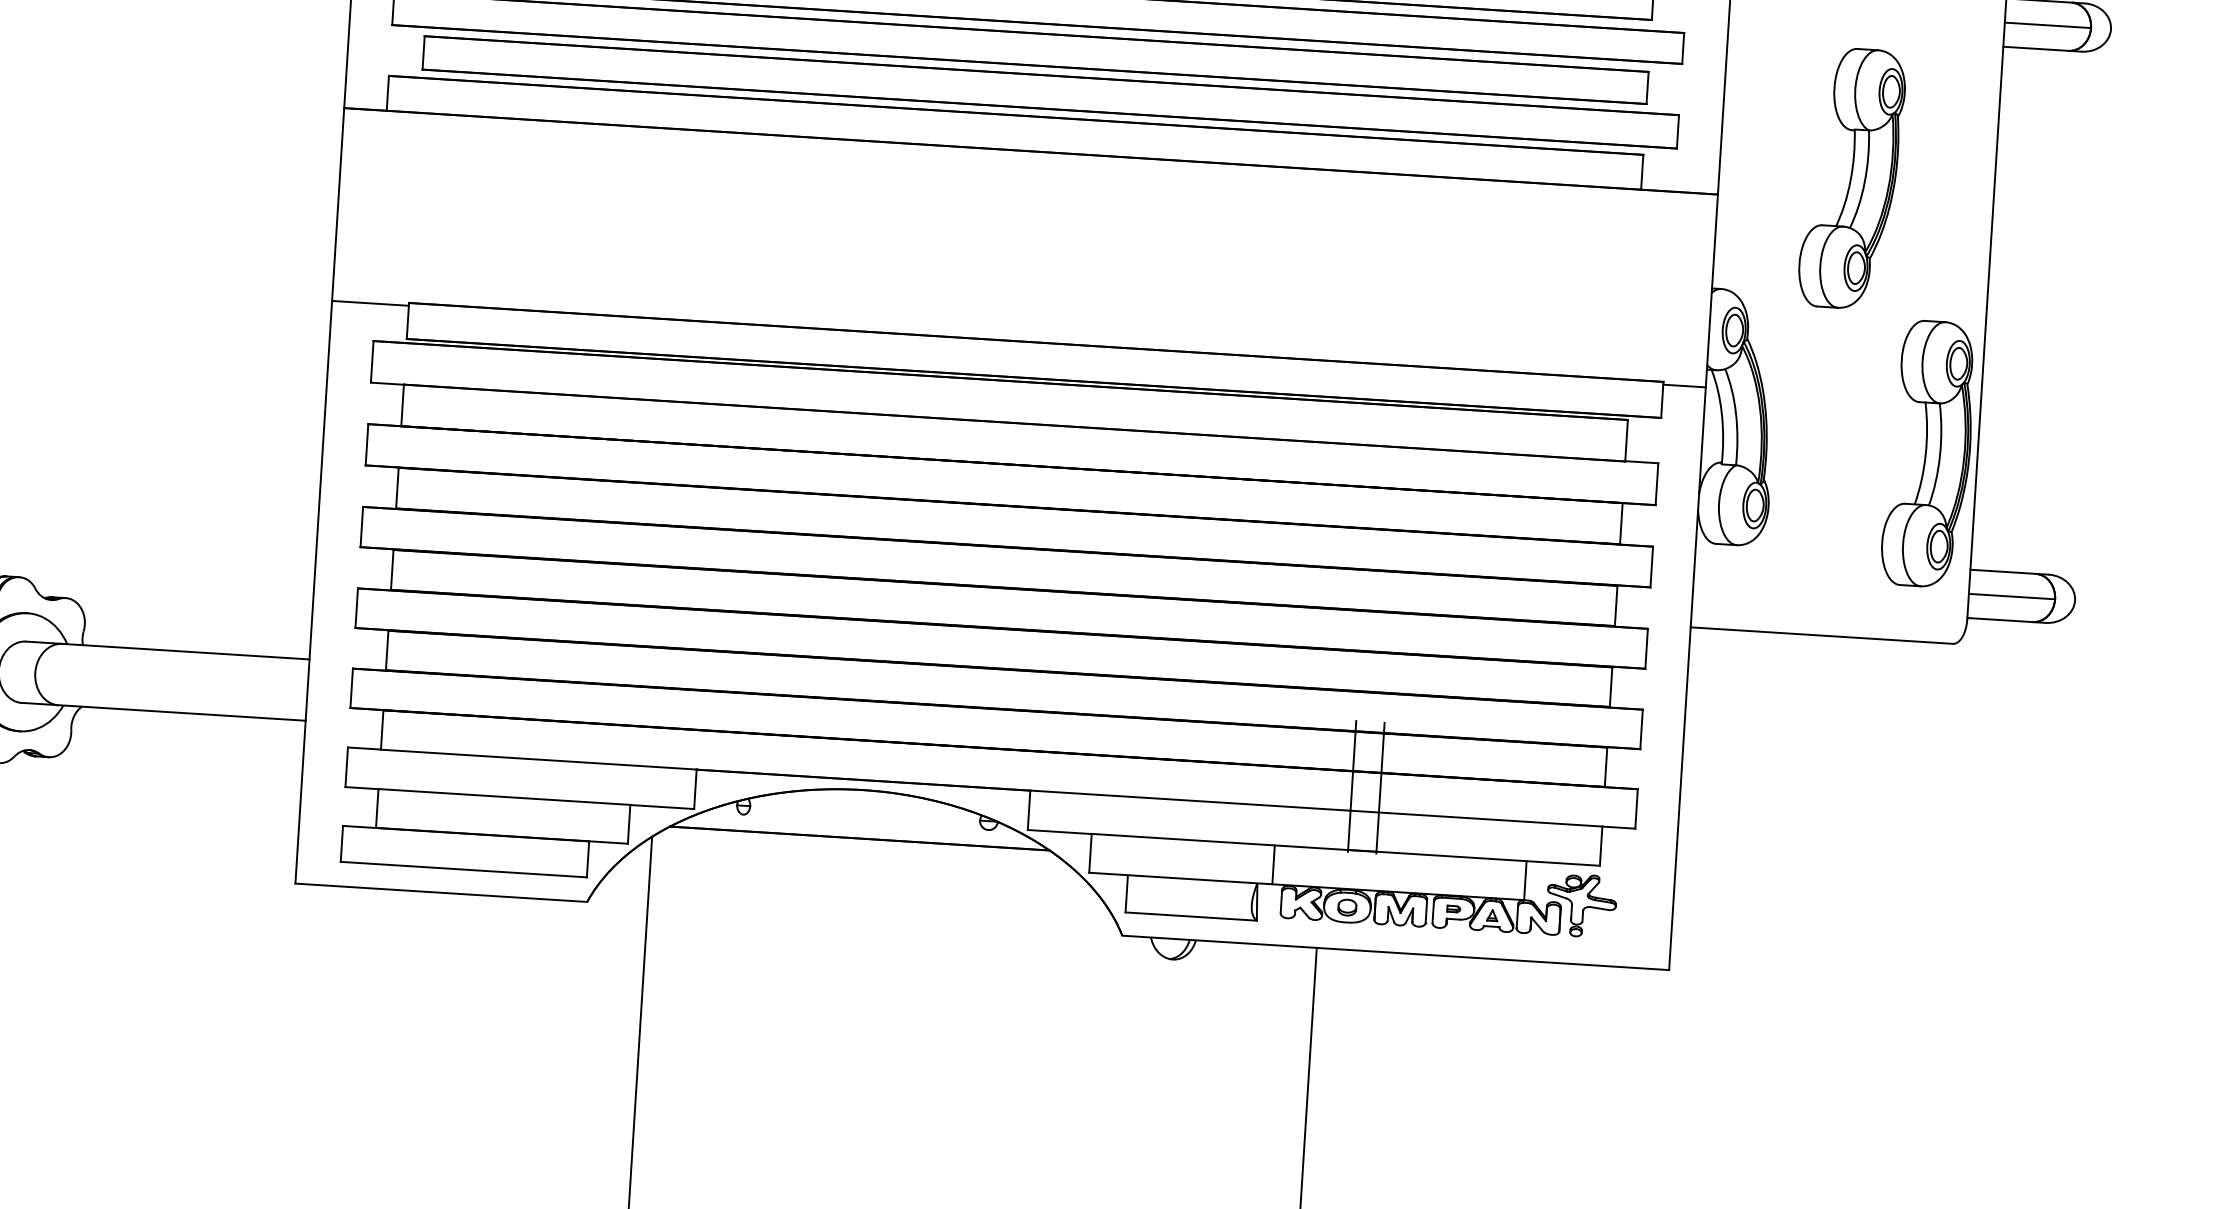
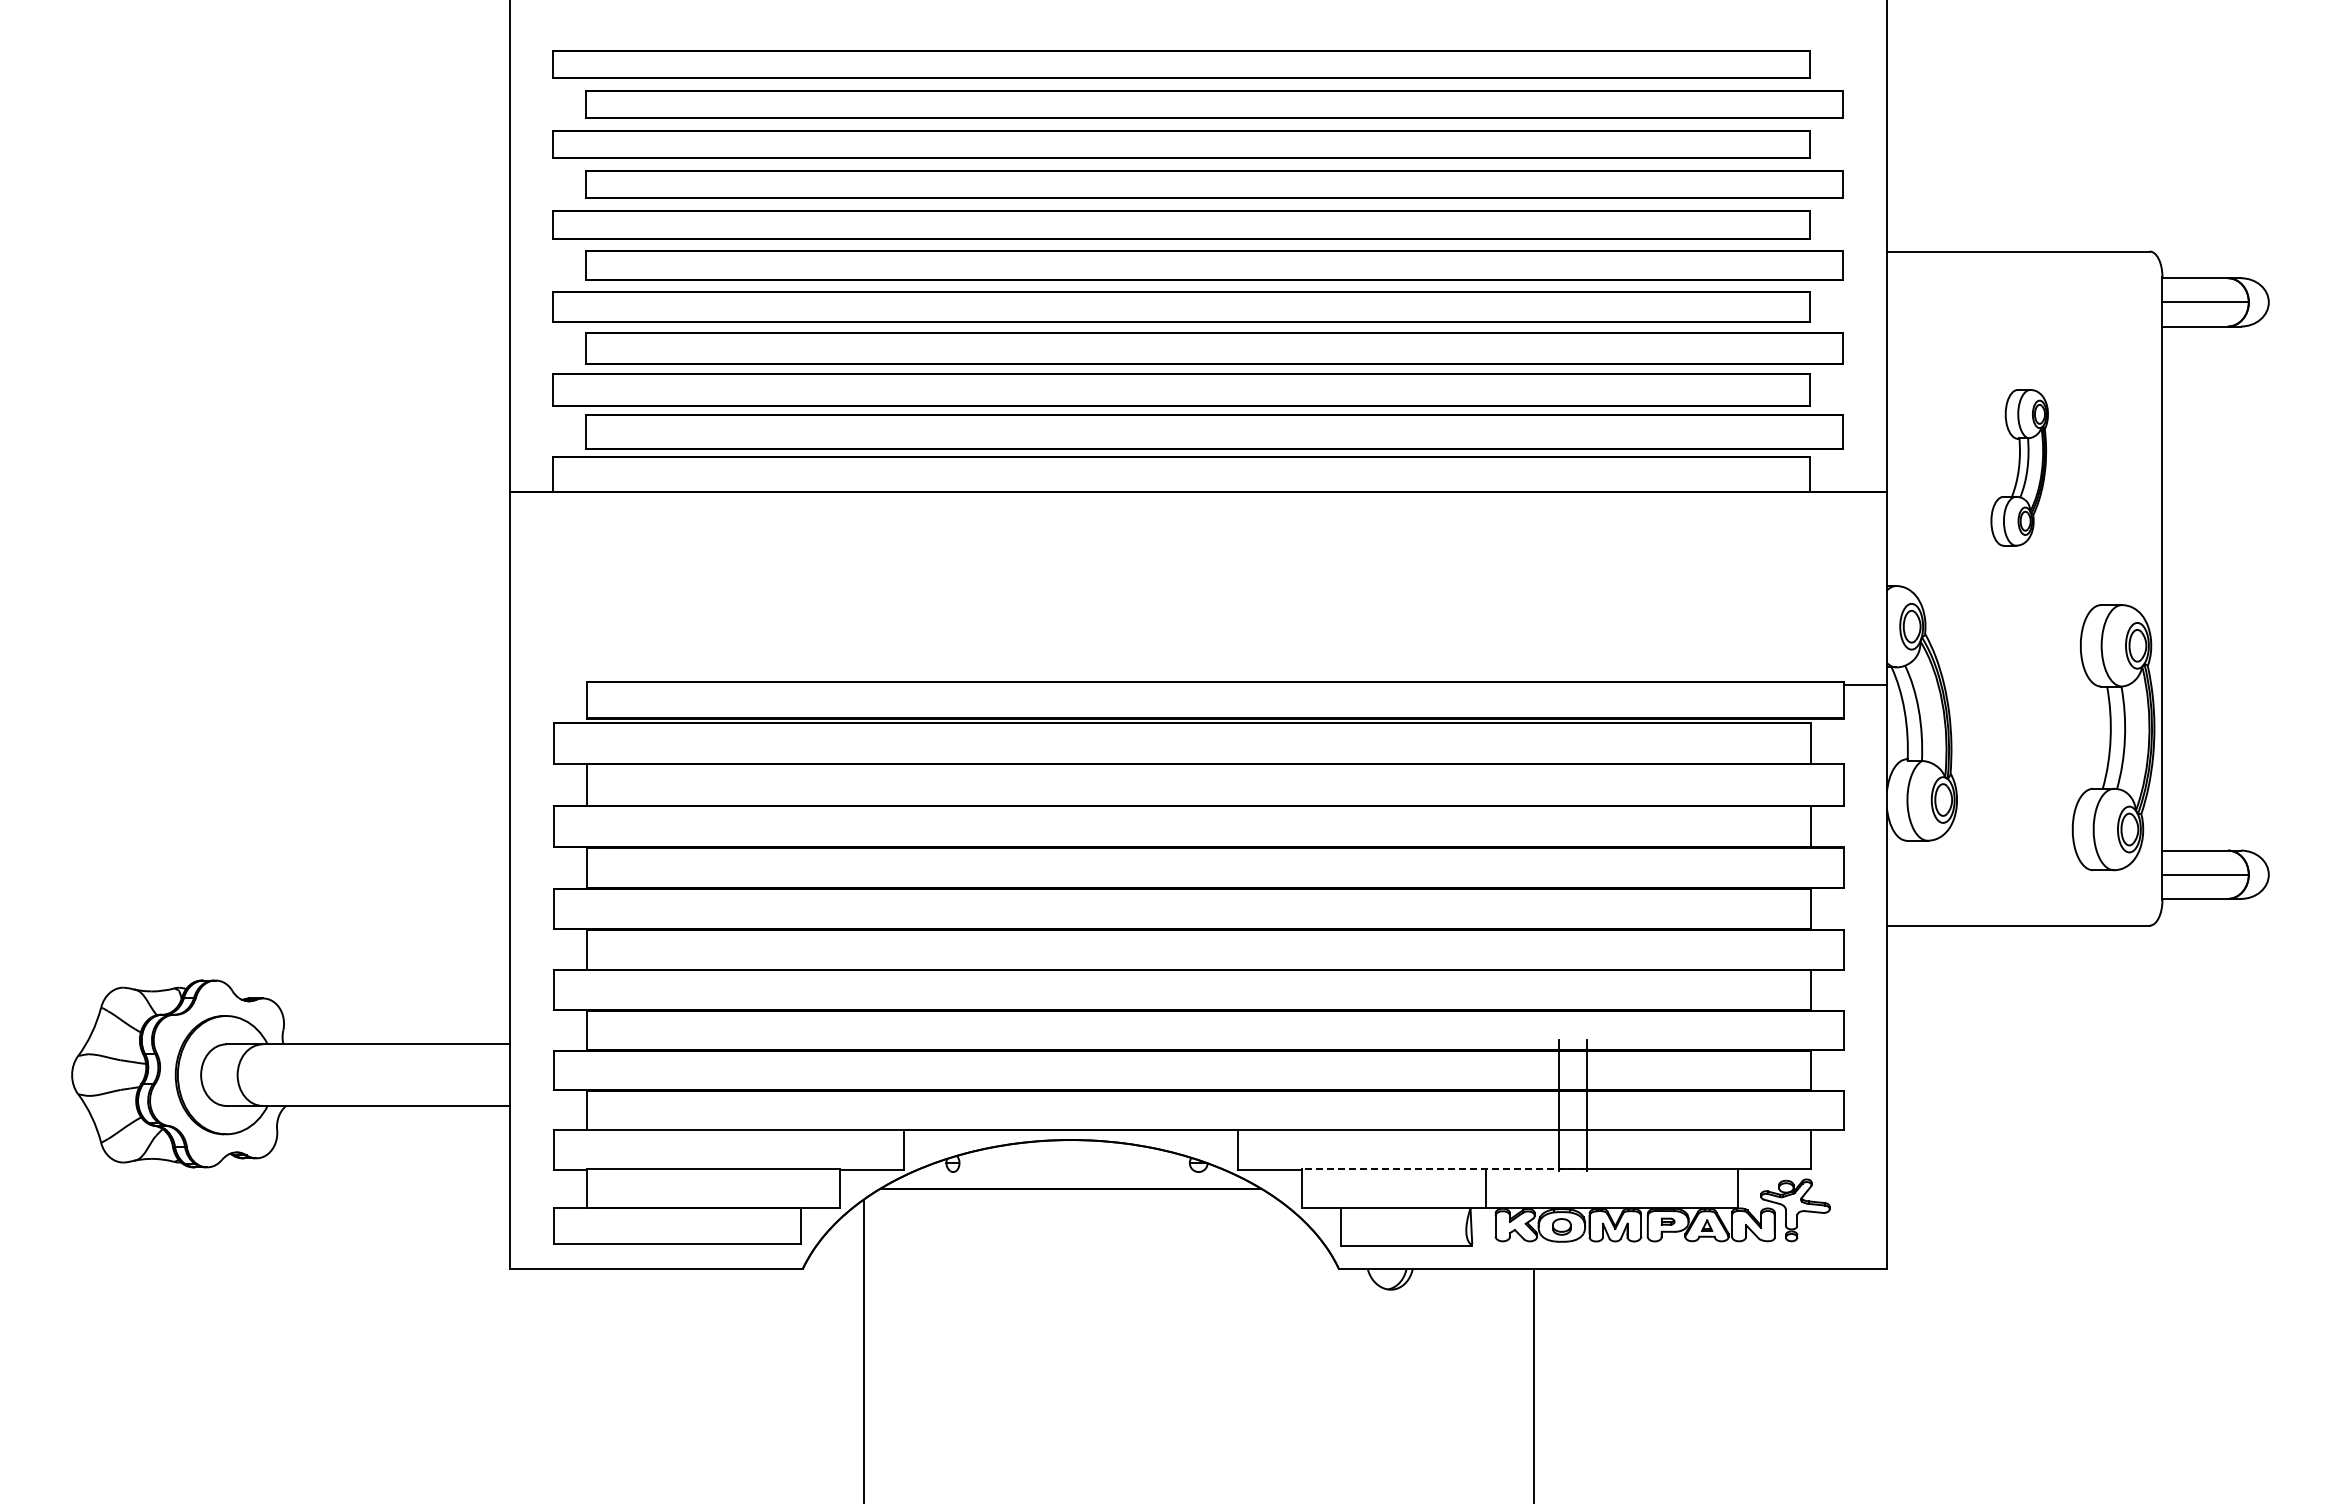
part: (1851, 178) -> (2019, 467), size x0.6
line: (370, 303) -> (548, 685), removed
line: (1233, 842) -> (1444, 1169), solid -> dashed

